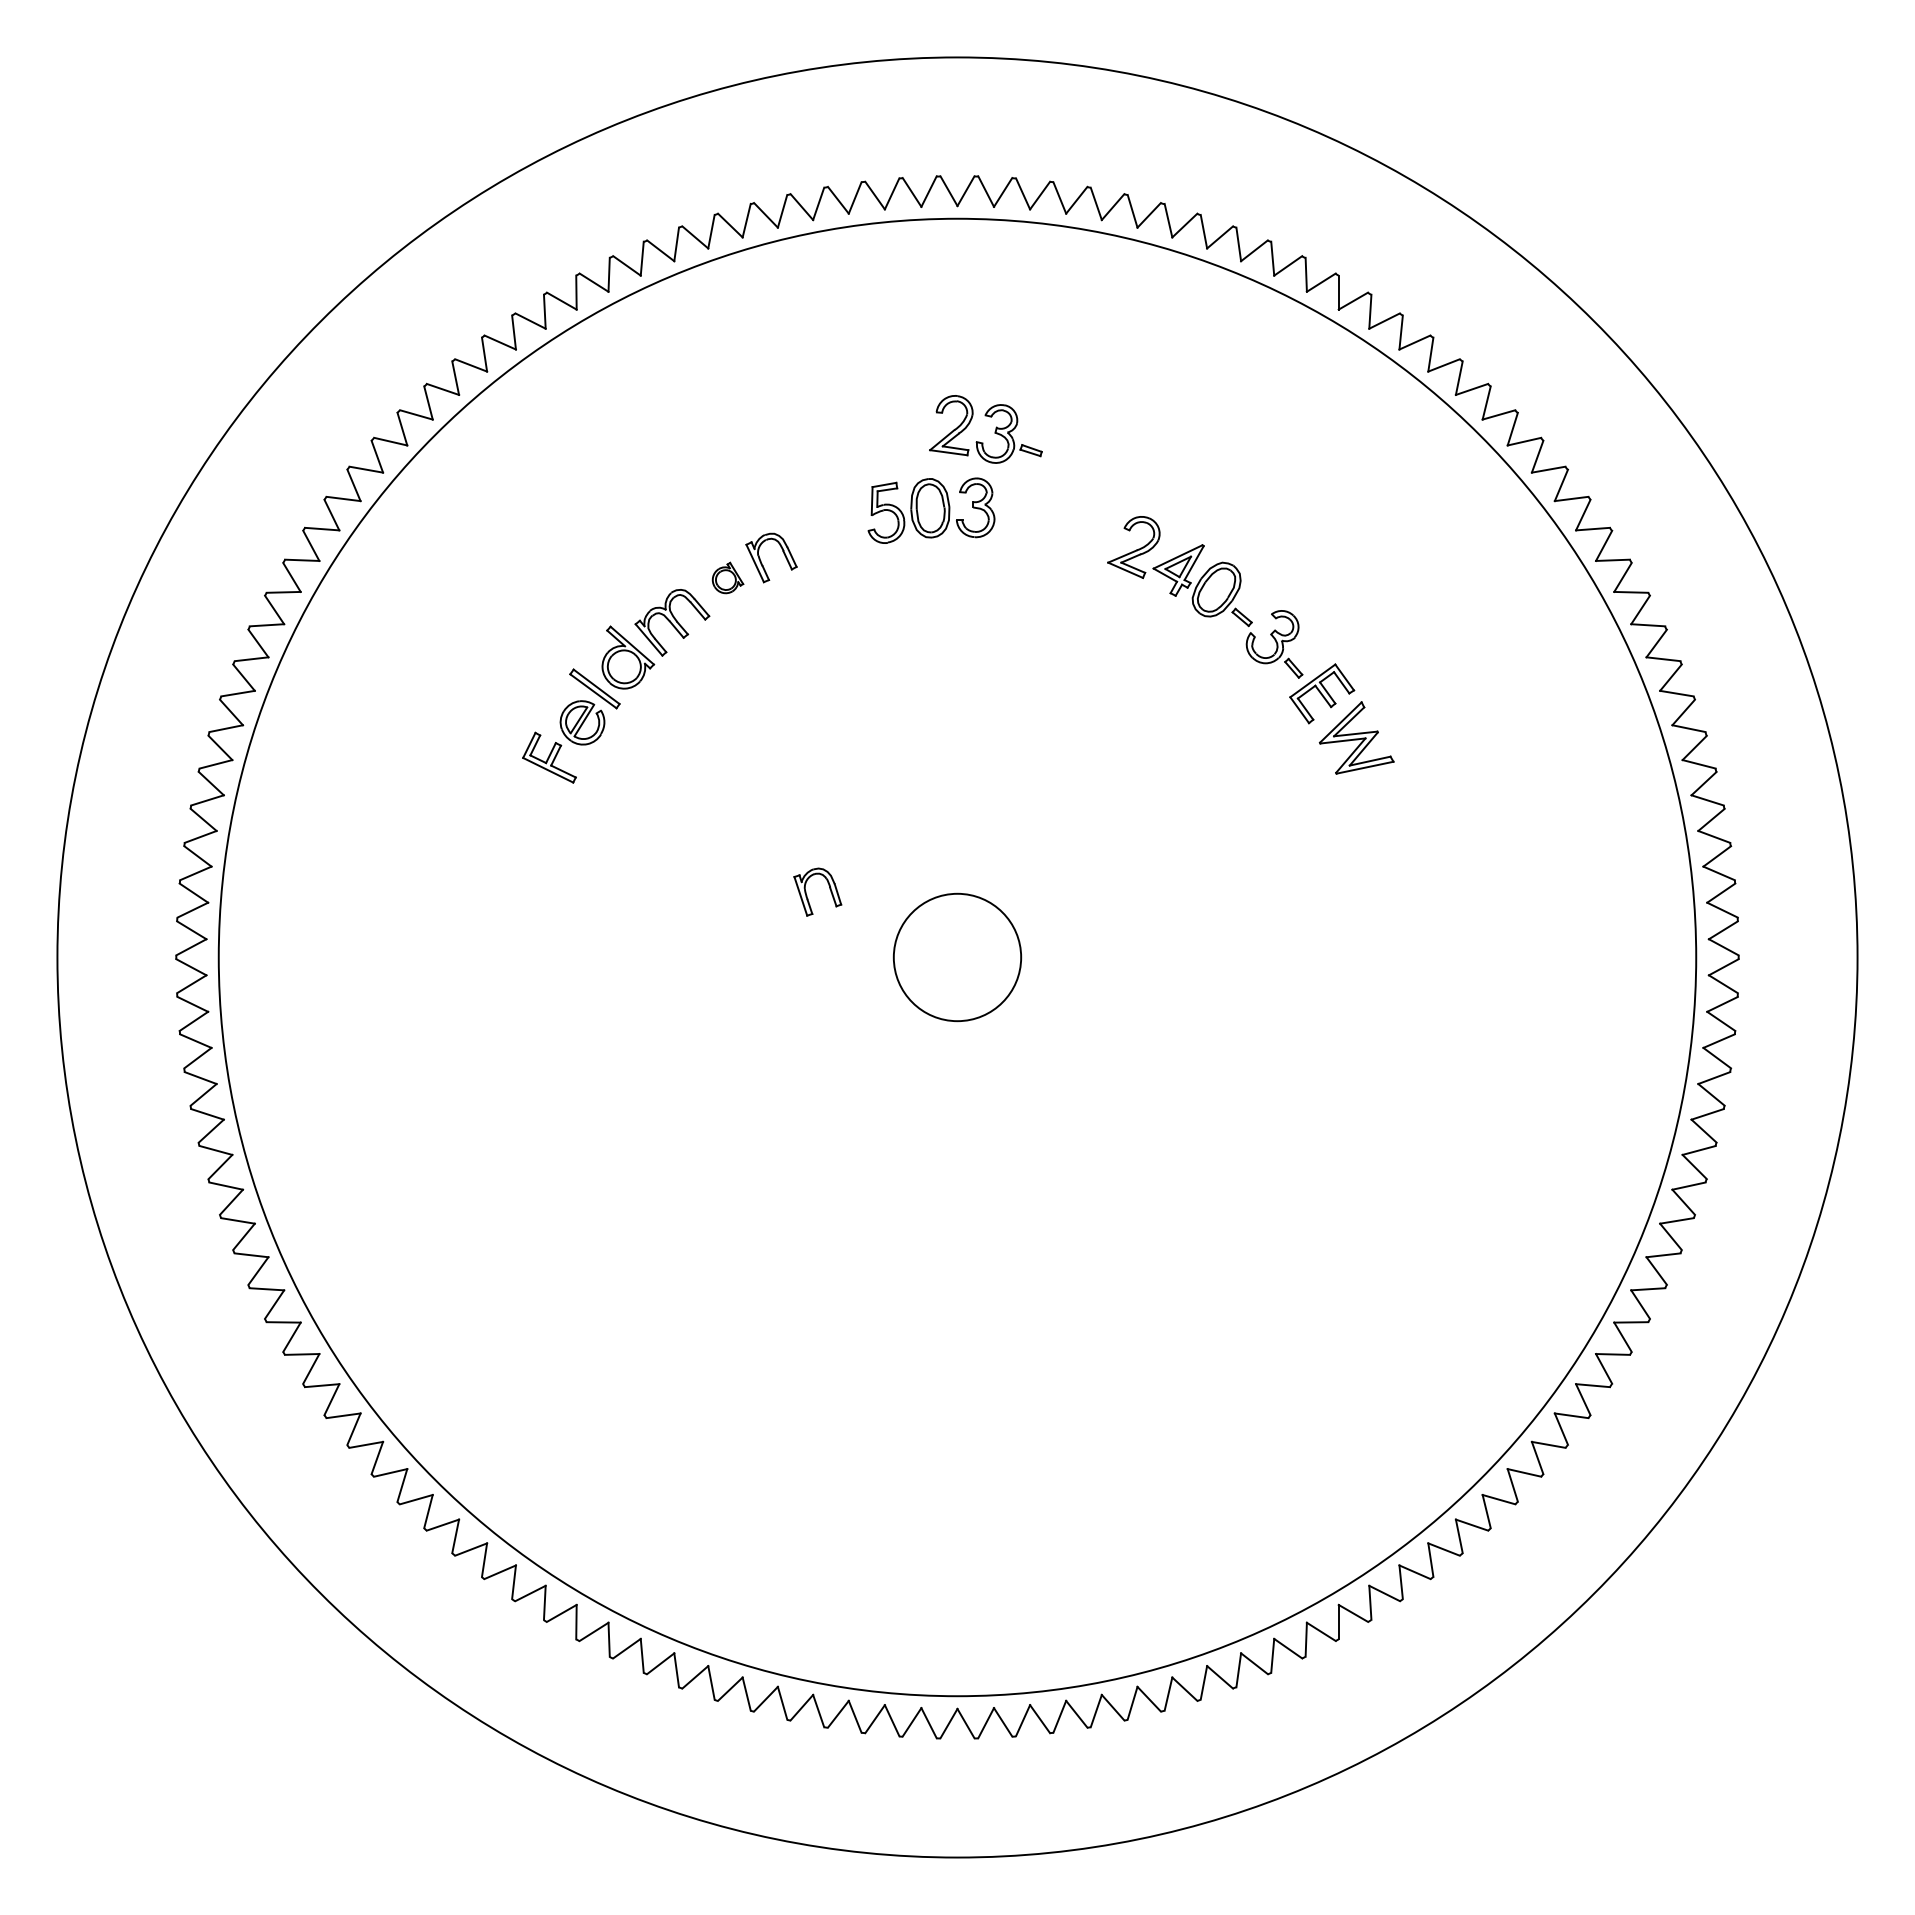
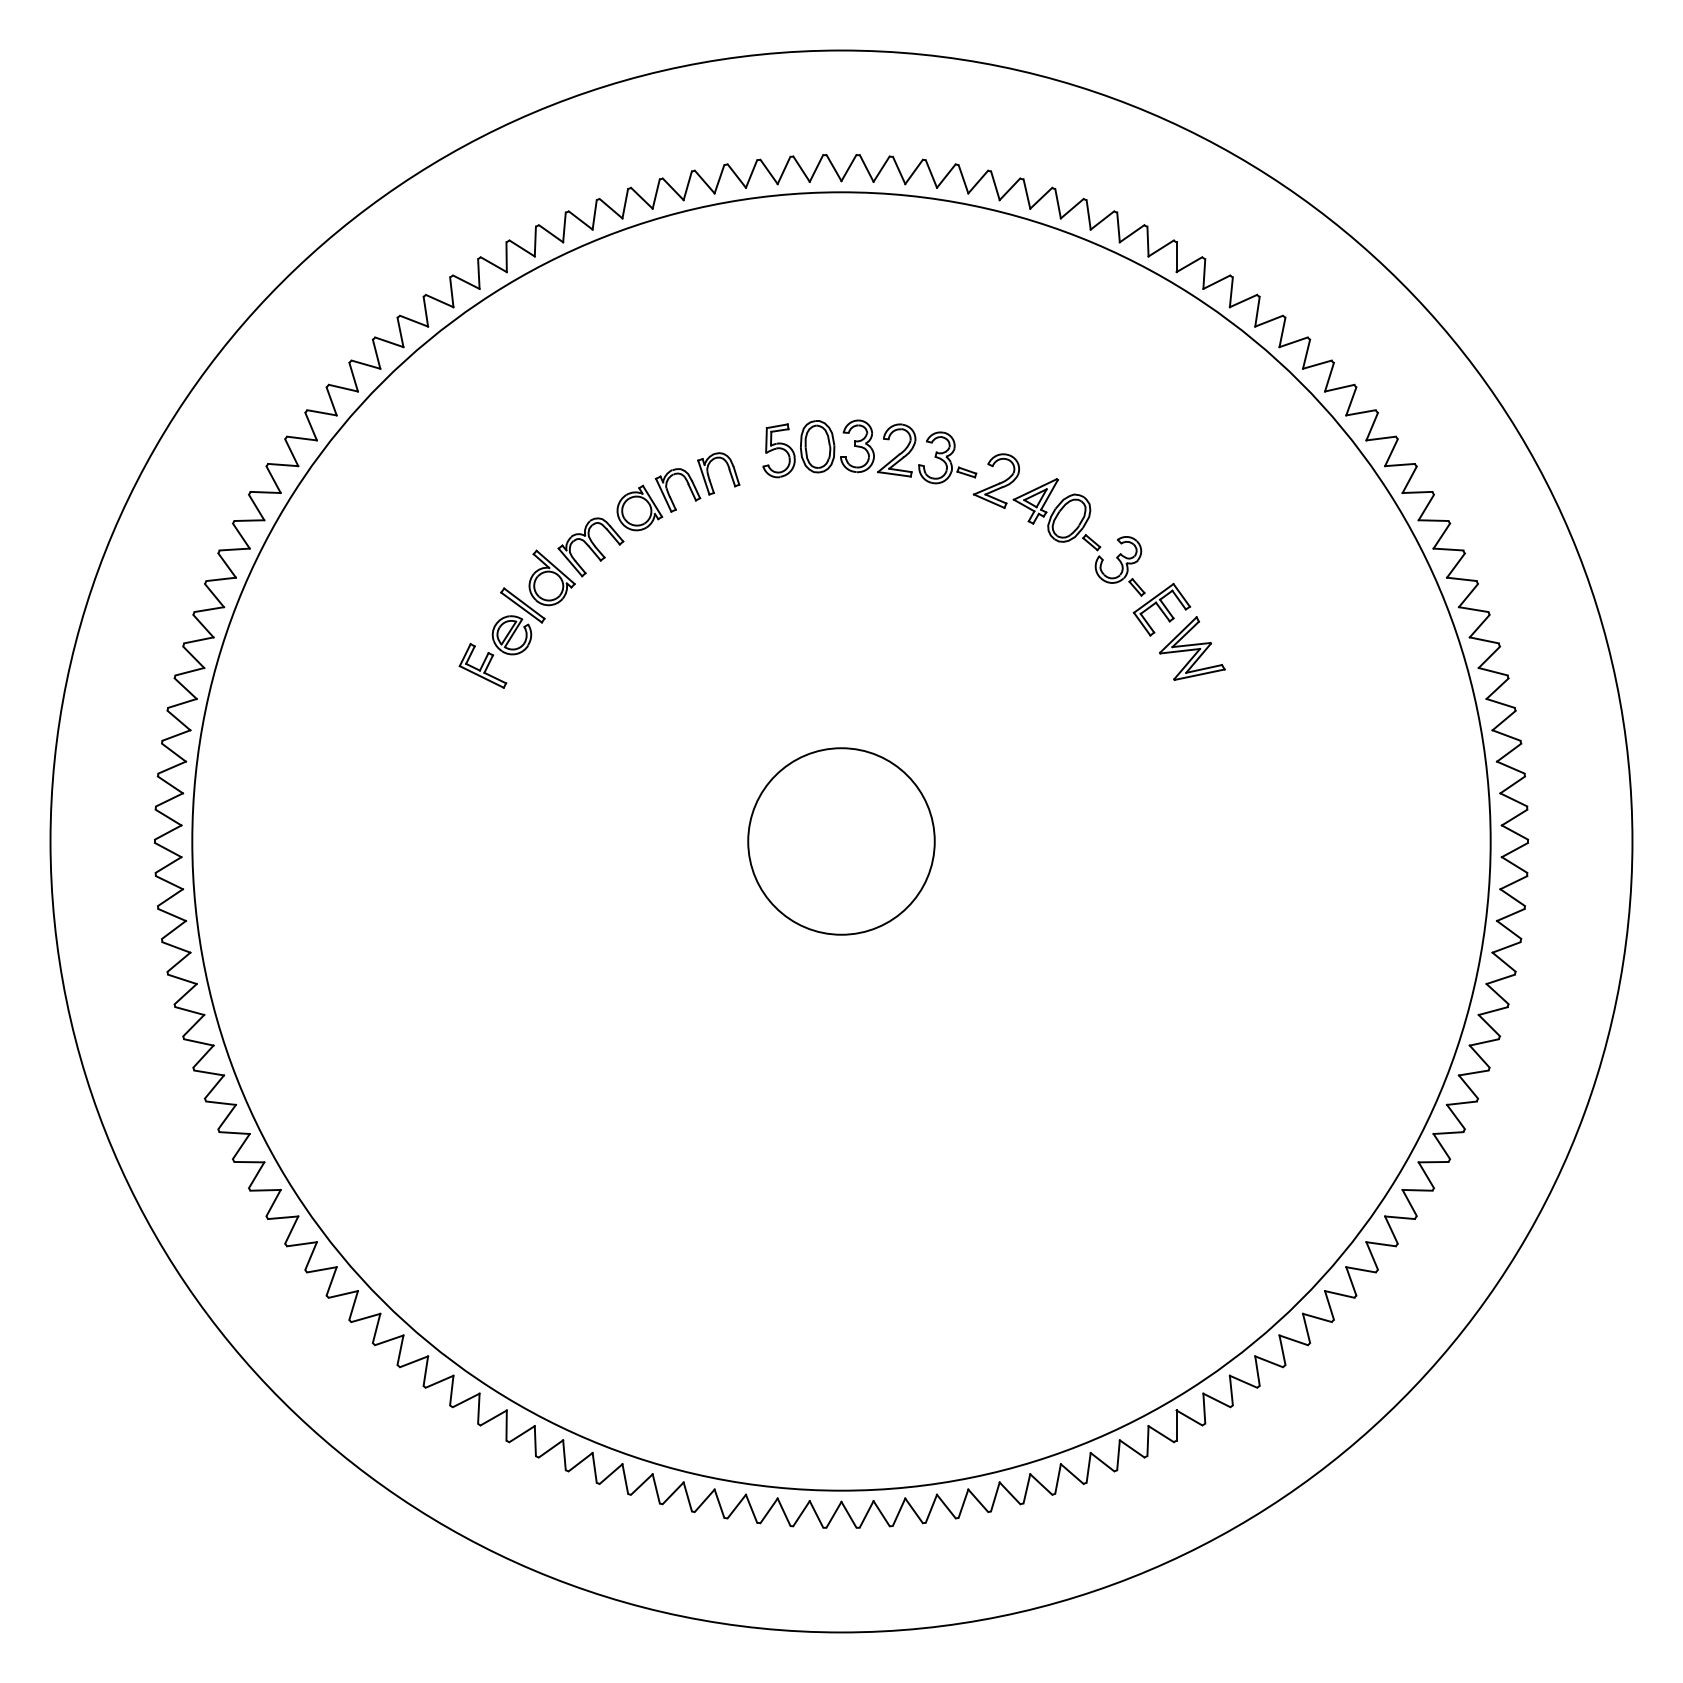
part: (994, 431) -> (934, 455), moved
part: (727, 577) -> (639, 507), size x1.67
part: (807, 895) -> (709, 476), moved
circle: (957, 957) -> (841, 841), size x1.67

